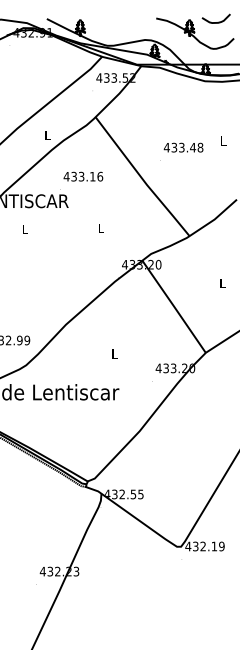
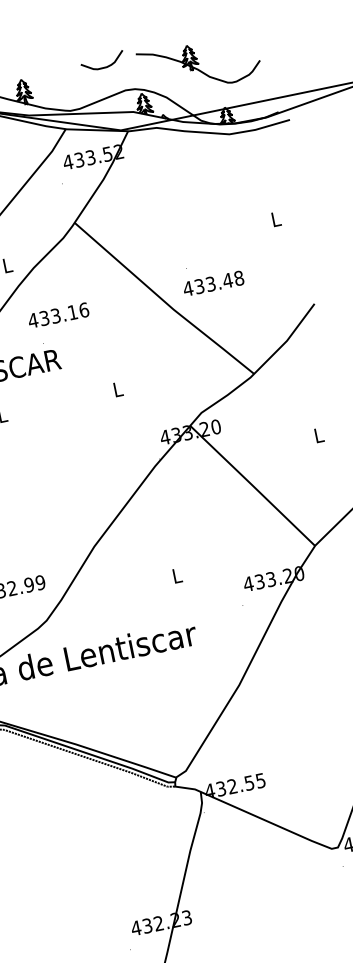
curve: (215, 22) -> (102, 67), moved
text: (183, 147) -> (213, 283), moved
text: (83, 176) -> (58, 315), moved

